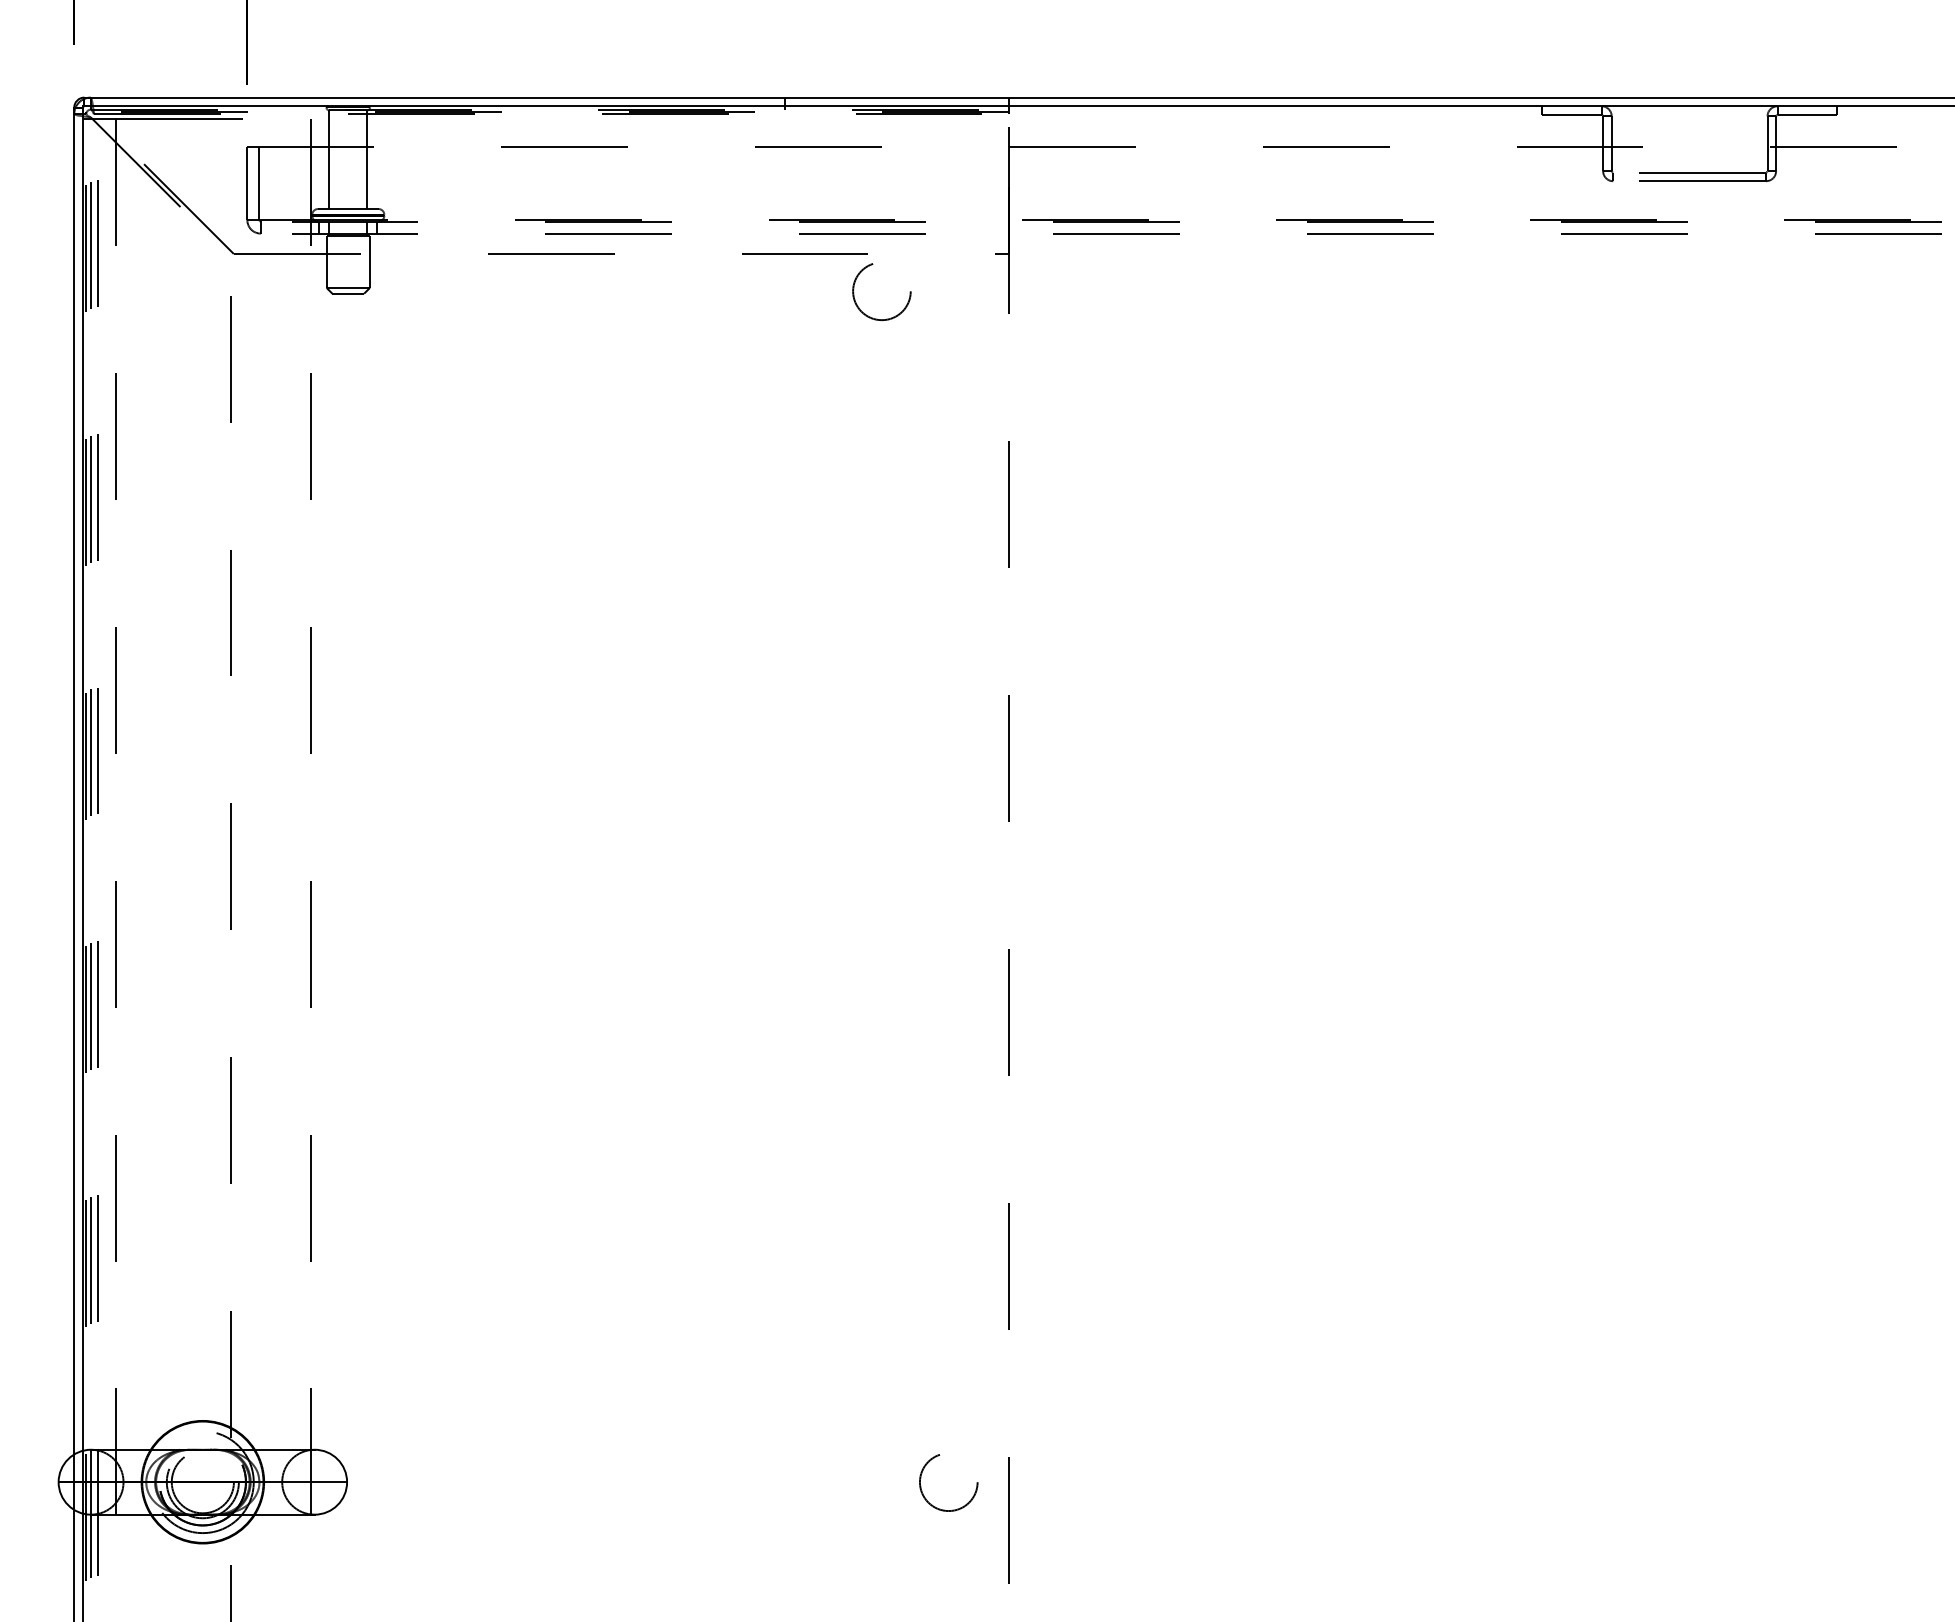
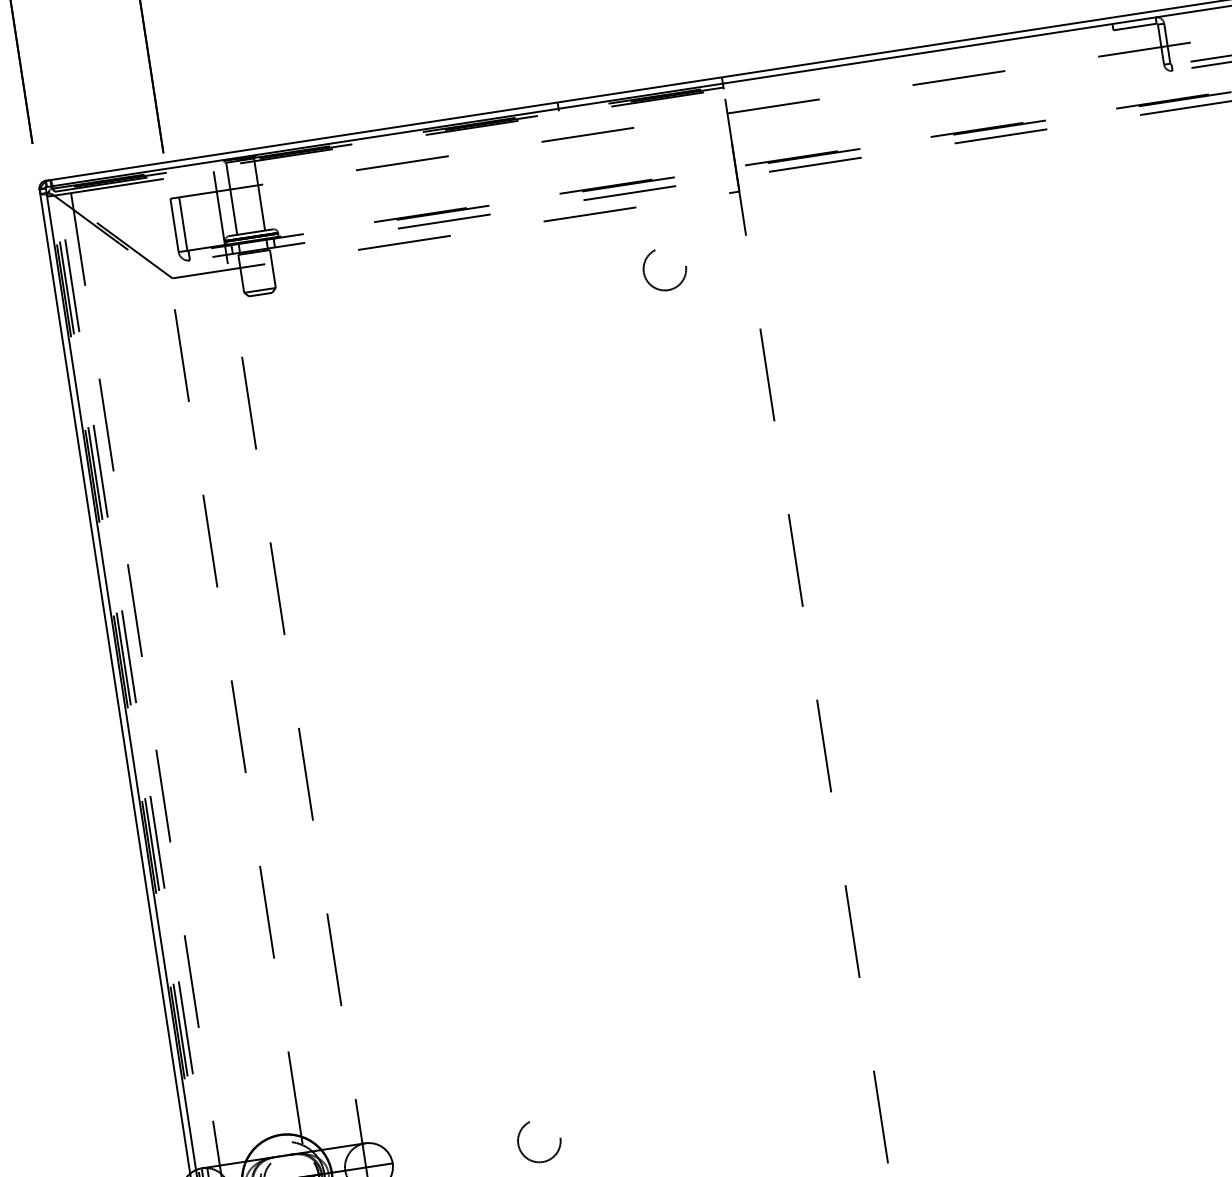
circle: (881, 291) -> (664, 269), moved
circle: (948, 1482) -> (539, 1141), moved

